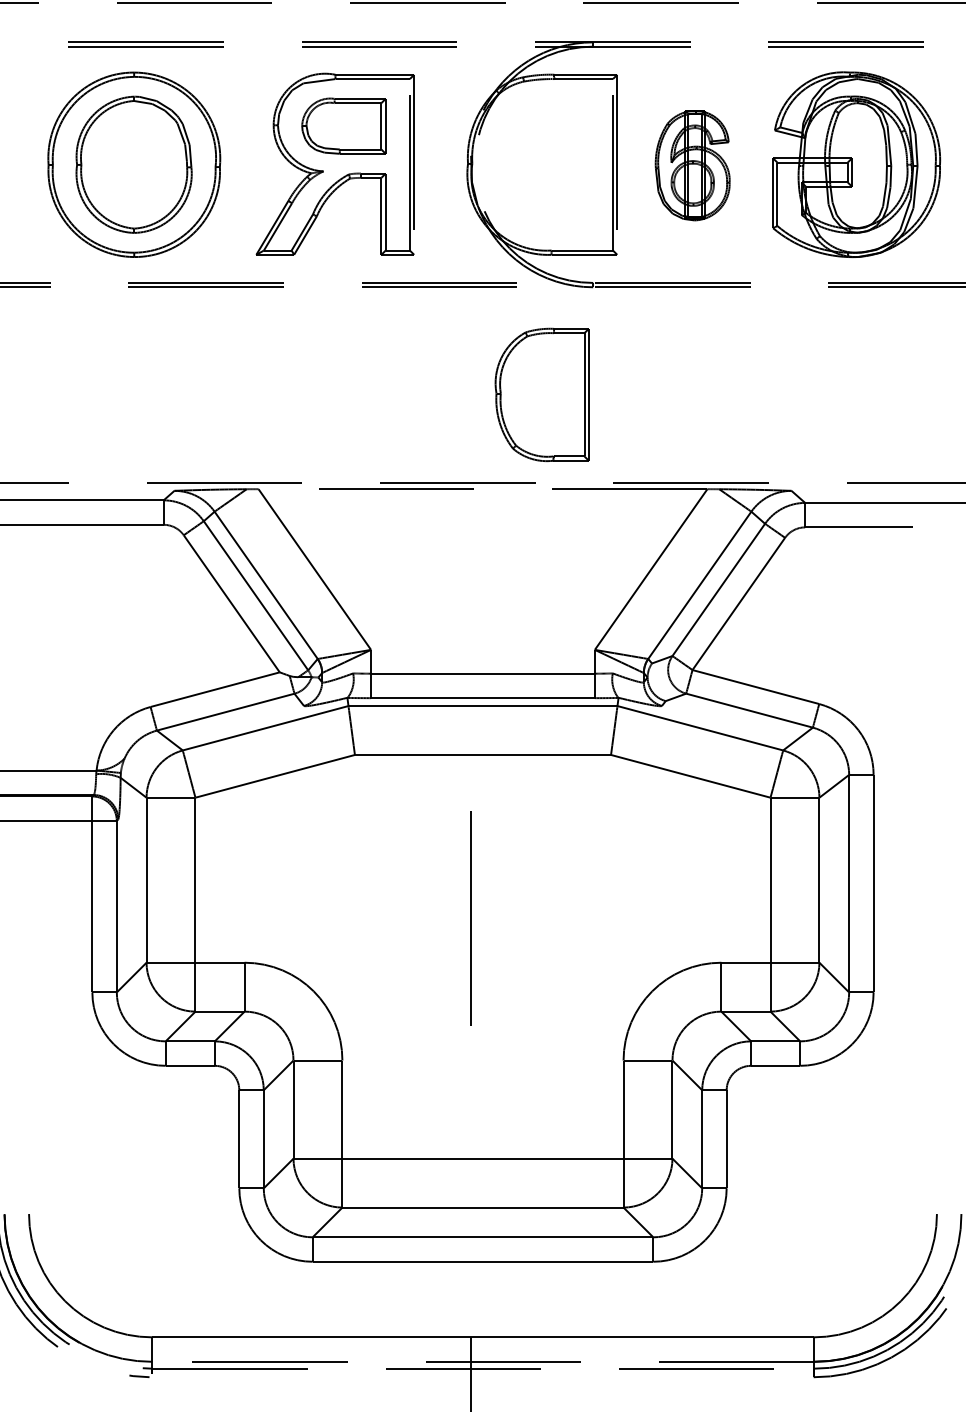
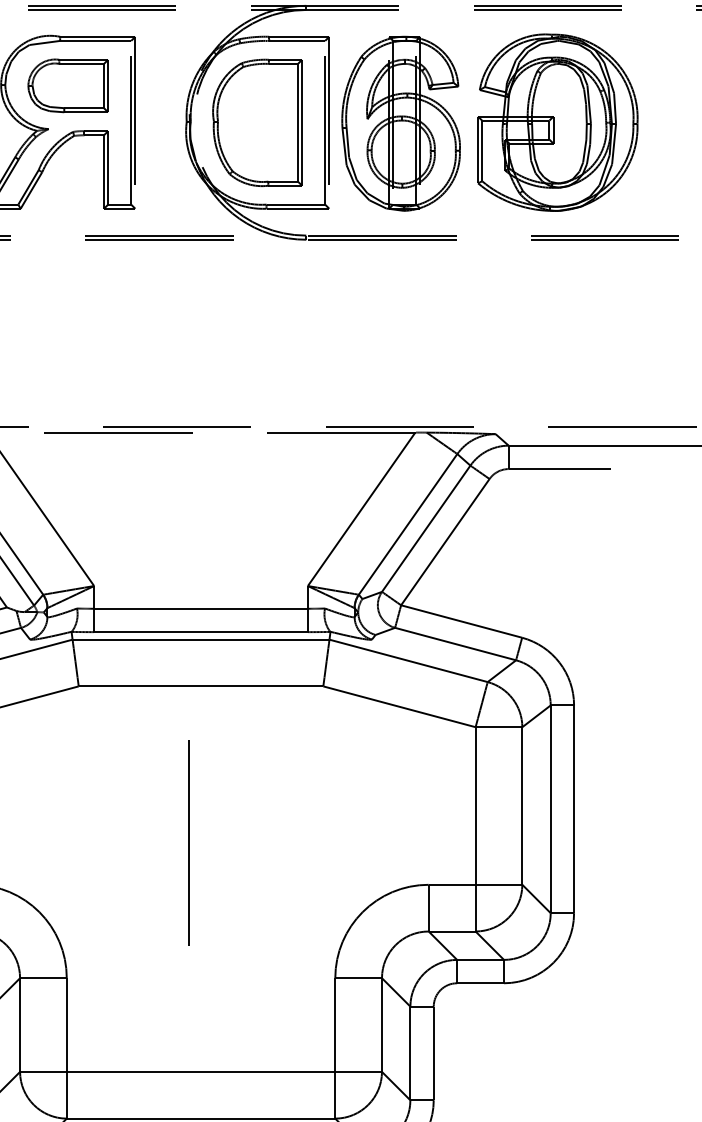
part: (692, 165) -> (401, 123), size x1.67
part: (541, 394) -> (256, 122), moved

